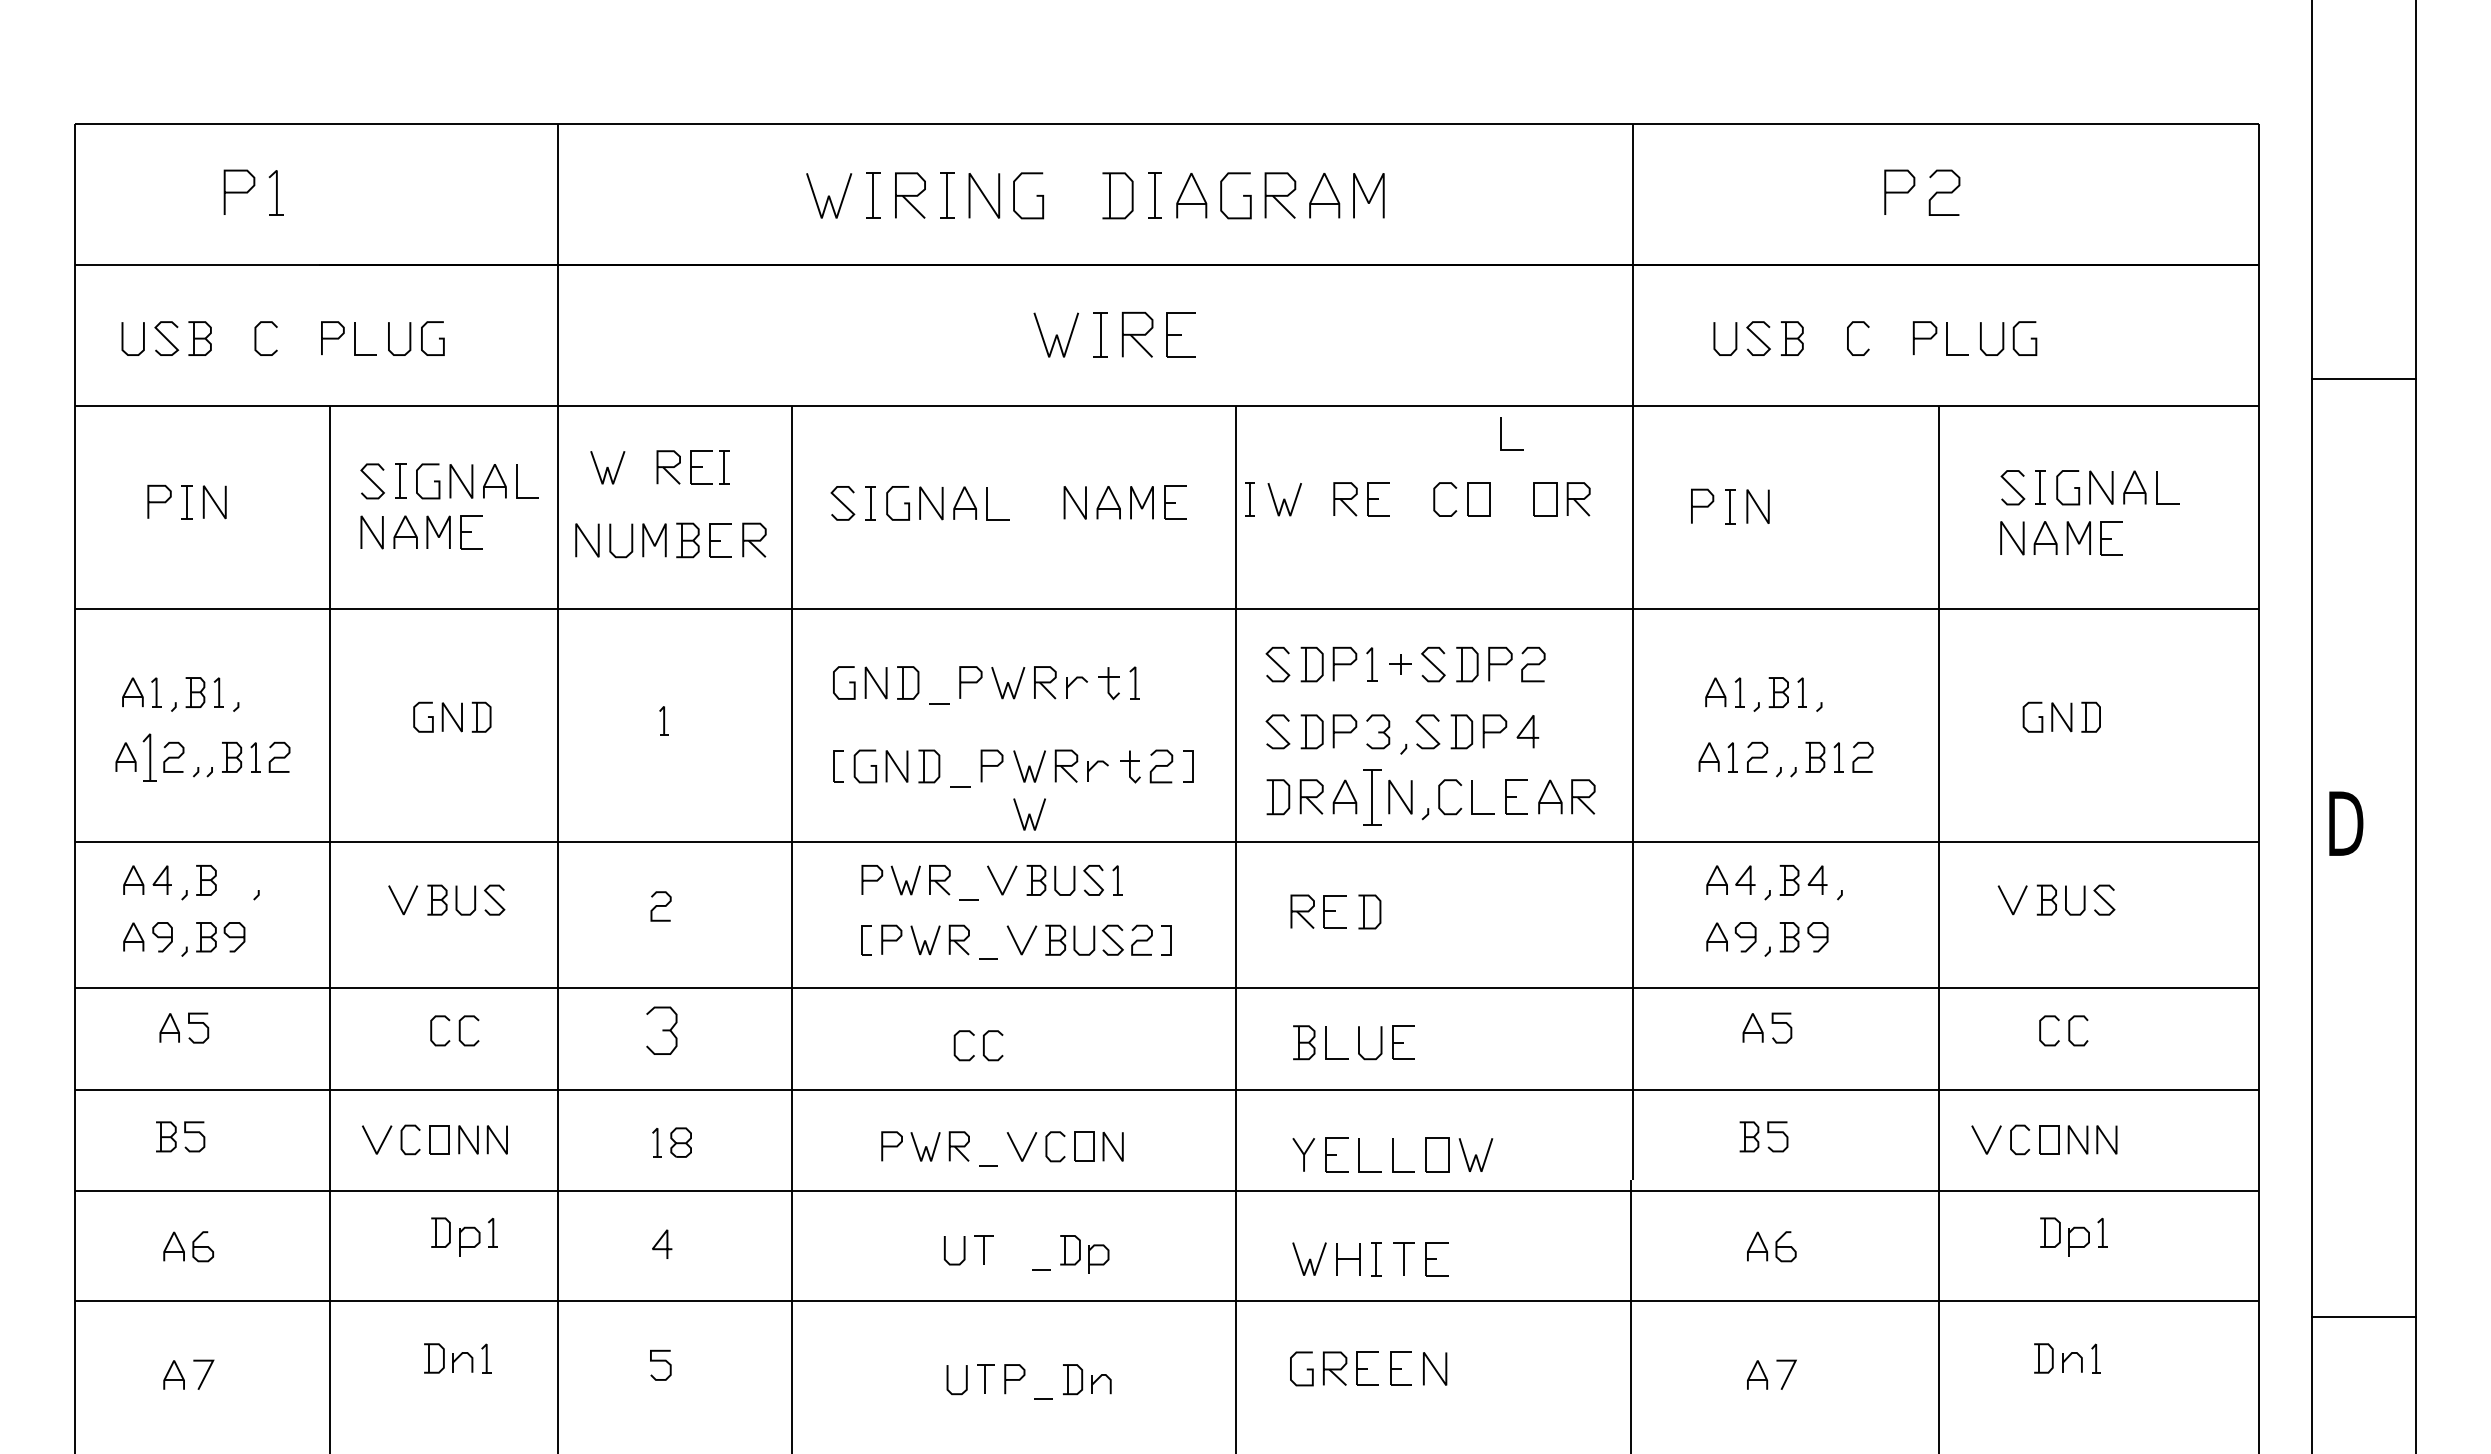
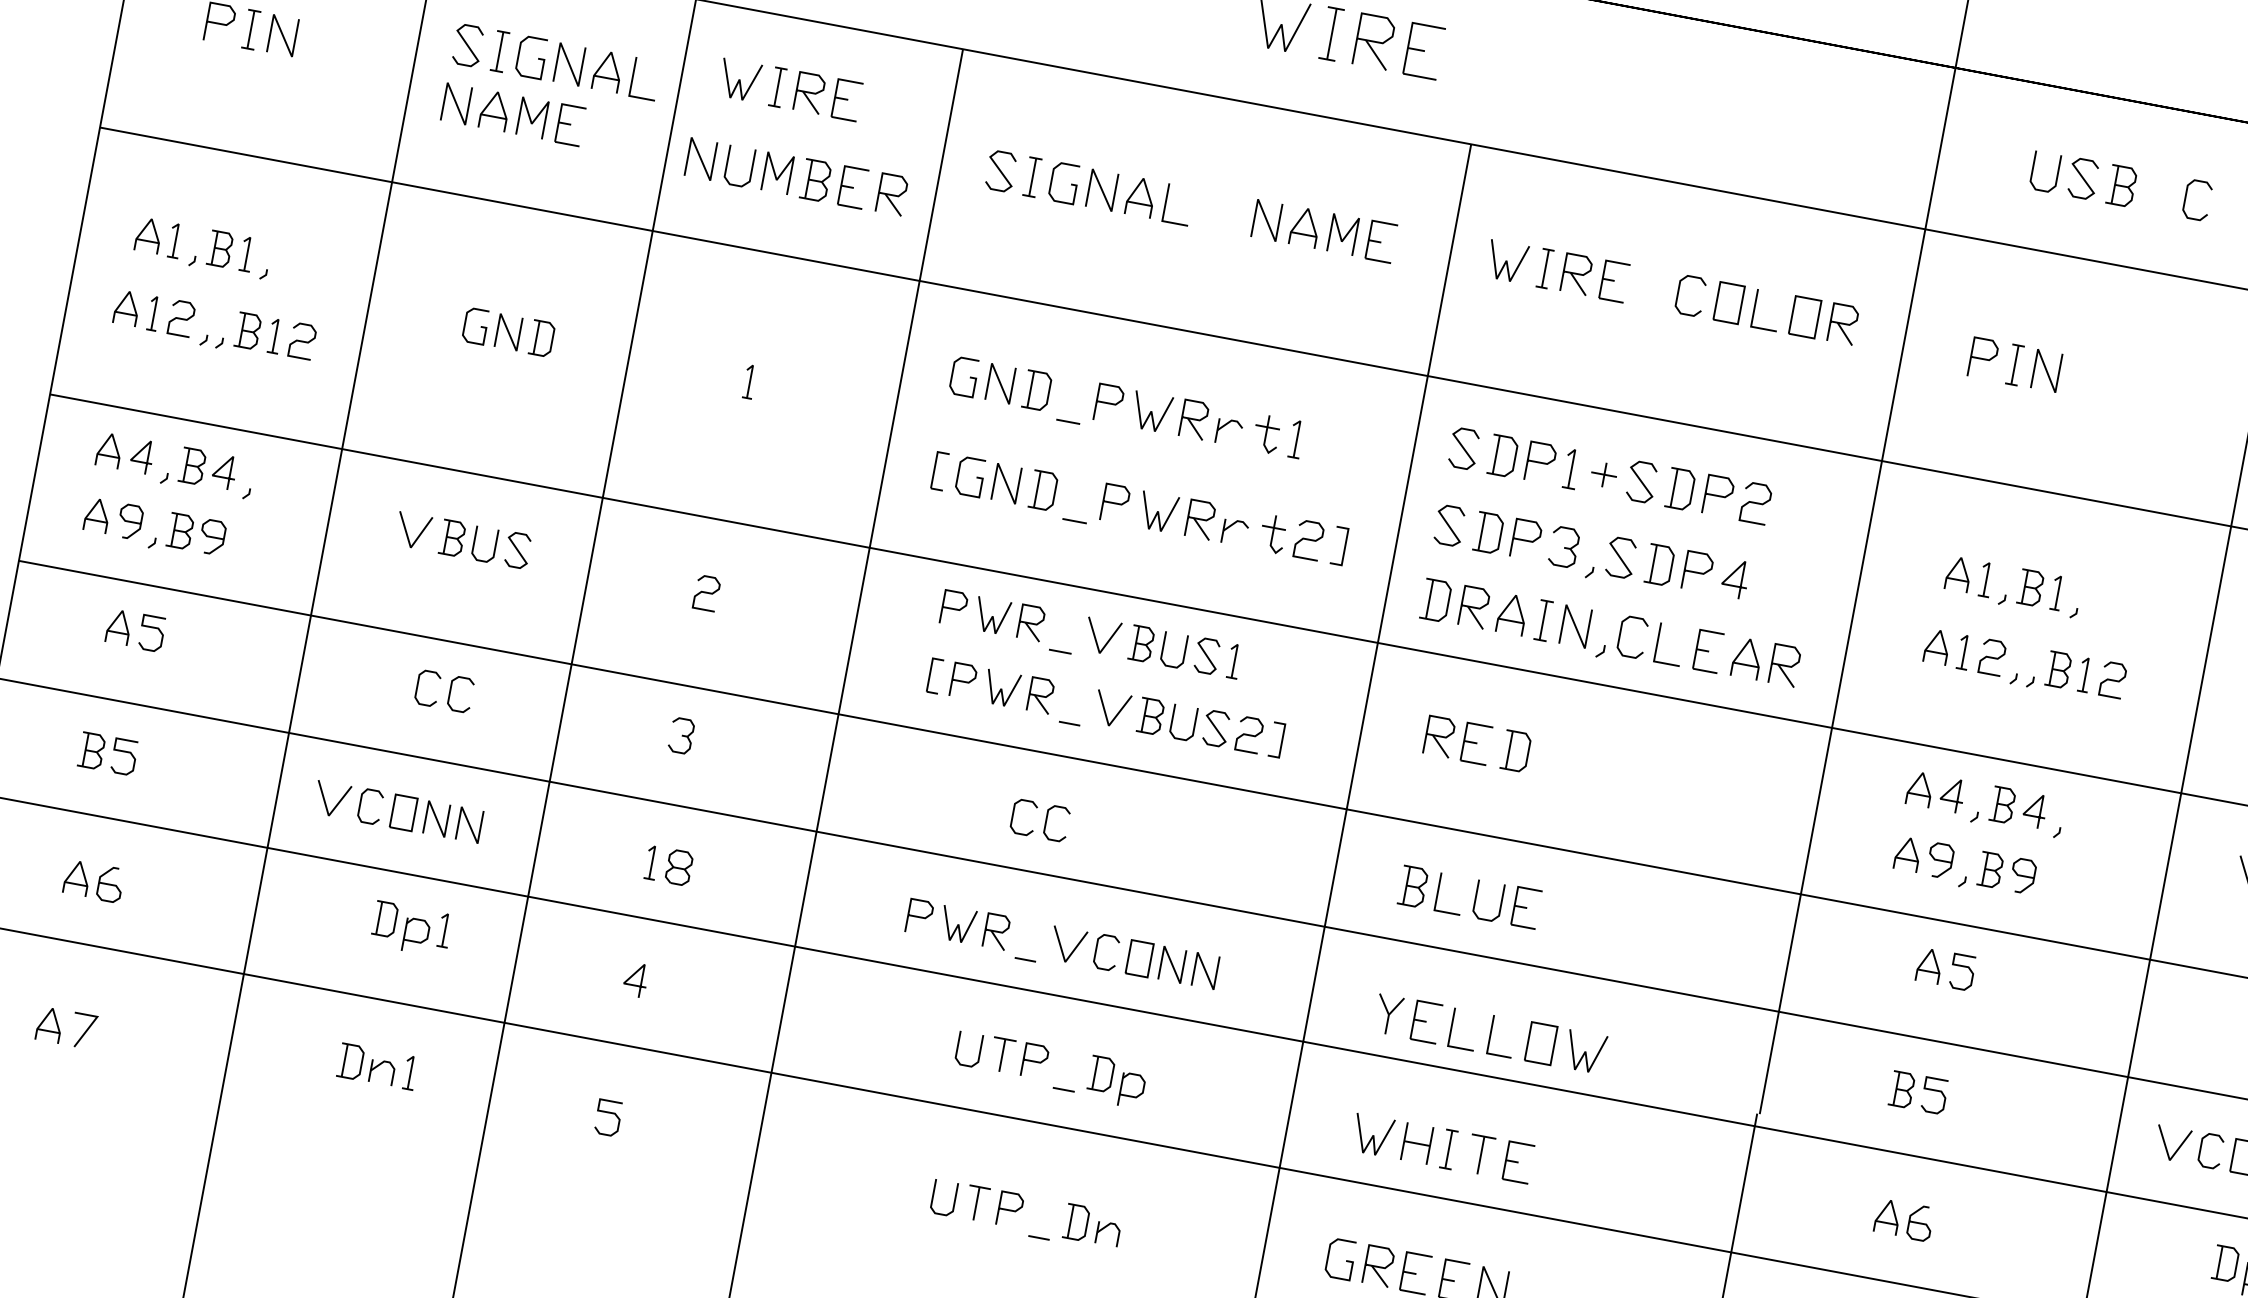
line: (1501, 433) -> (1754, 307), moved
part: (724, 467) -> (778, 87), moved
part: (1249, 499) -> (1544, 268), moved
part: (149, 757) -> (153, 313), size x0.62
part: (1372, 796) -> (1543, 619), size x0.62
line: (1029, 814) -> (1147, 567), removed
line: (232, 876) -> (223, 467), added
part: (662, 1030) -> (681, 735), size x0.62
line: (1141, 1146) -> (1204, 970), added
curve: (1012, 1249) -> (1035, 1060), added

